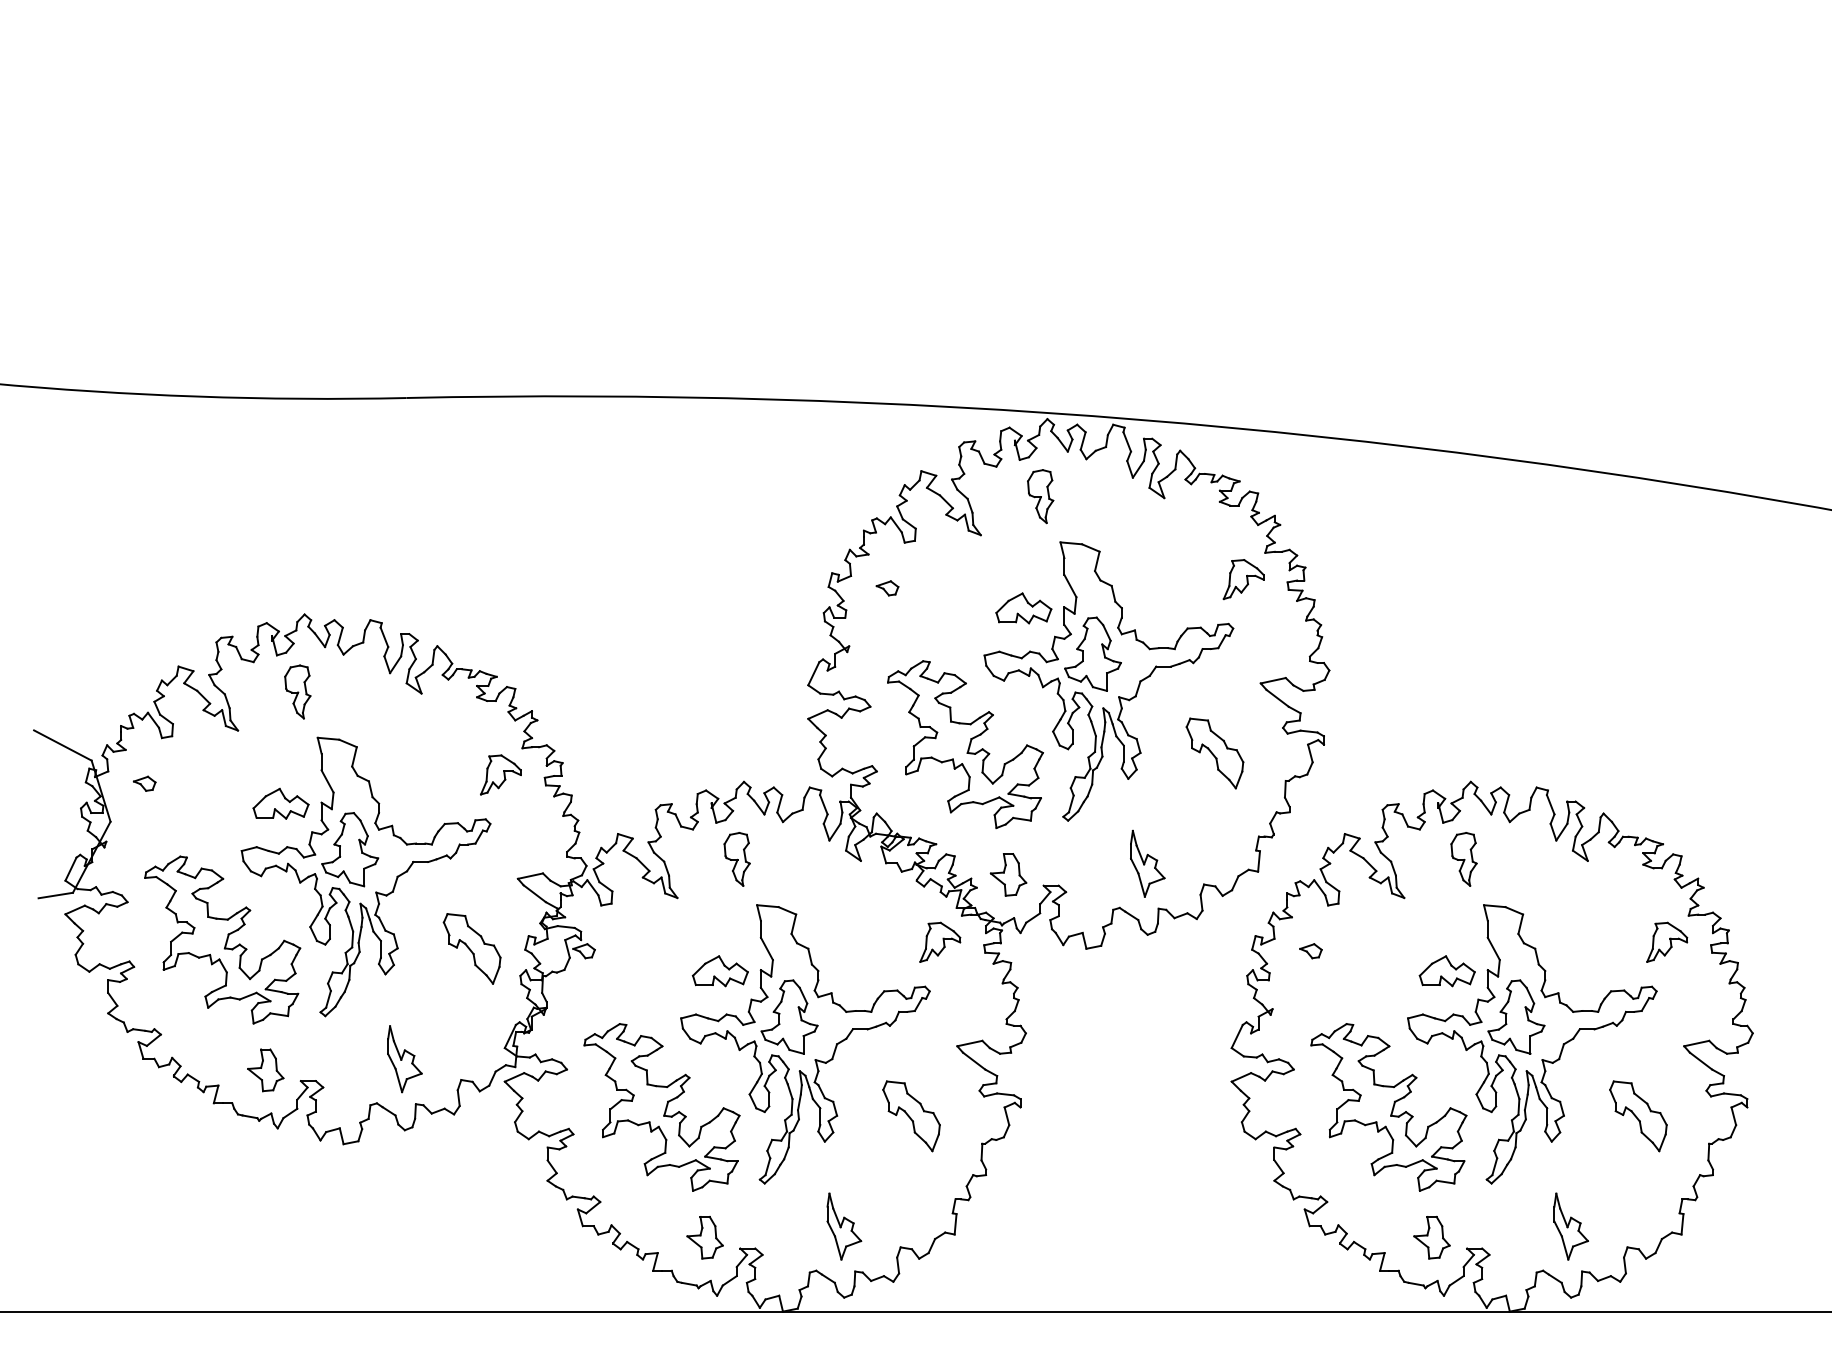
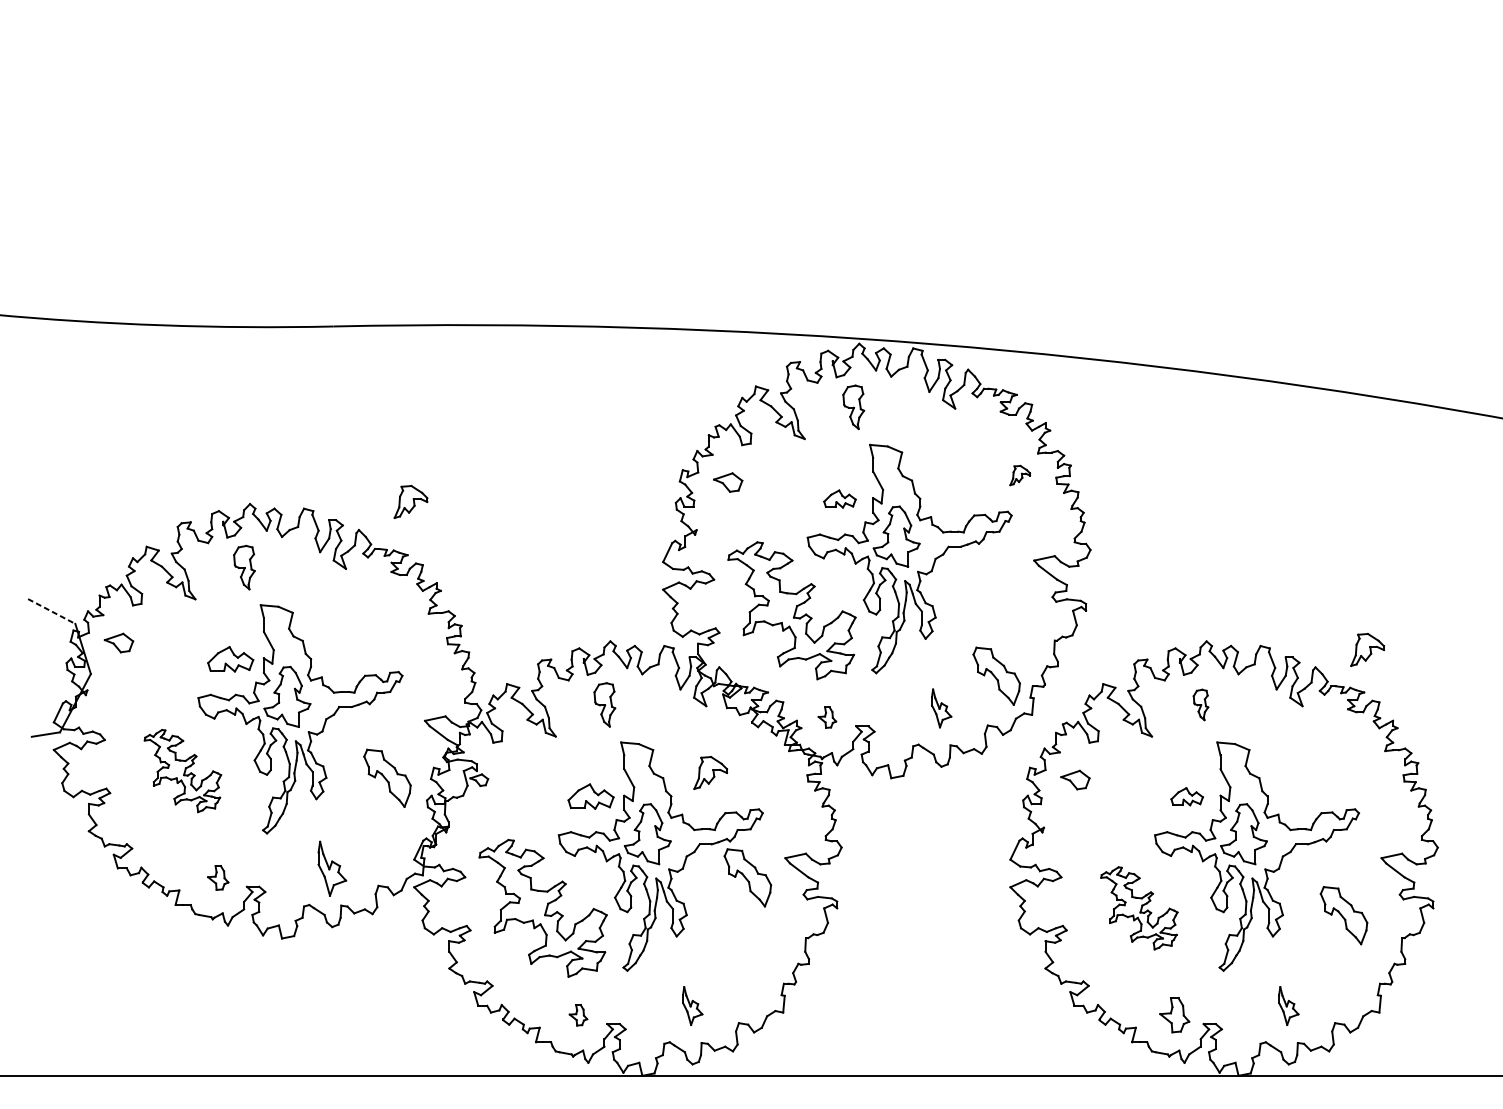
part: (1243, 579) -> (1020, 475), size x0.6
part: (887, 588) -> (728, 482), size x1.6
part: (1023, 608) -> (839, 499), size x0.7
line: (62, 745) -> (51, 611), solid -> dashed
part: (1214, 753) -> (996, 676), moved
part: (500, 774) -> (410, 501), moved
part: (144, 783) -> (118, 642), size x1.6
part: (1463, 859) -> (1200, 705), size x0.7
part: (1147, 863) -> (941, 708), size x0.7
part: (1008, 874) -> (827, 717), size x0.6
part: (222, 939) -> (182, 770), size x0.6
part: (940, 941) -> (710, 772), moved
part: (1667, 941) -> (1367, 649), moved
part: (1310, 951) -> (1075, 780), size x1.6
part: (1446, 971) -> (1186, 796), size x0.7
part: (265, 1070) -> (217, 878), size x0.7
part: (1388, 1107) -> (1139, 908), size x0.6
part: (911, 1116) -> (747, 878), moved
part: (844, 1226) -> (692, 1006), size x0.7
part: (1570, 1226) -> (1288, 1006), size x0.7
part: (704, 1237) -> (578, 1015), size x0.6

